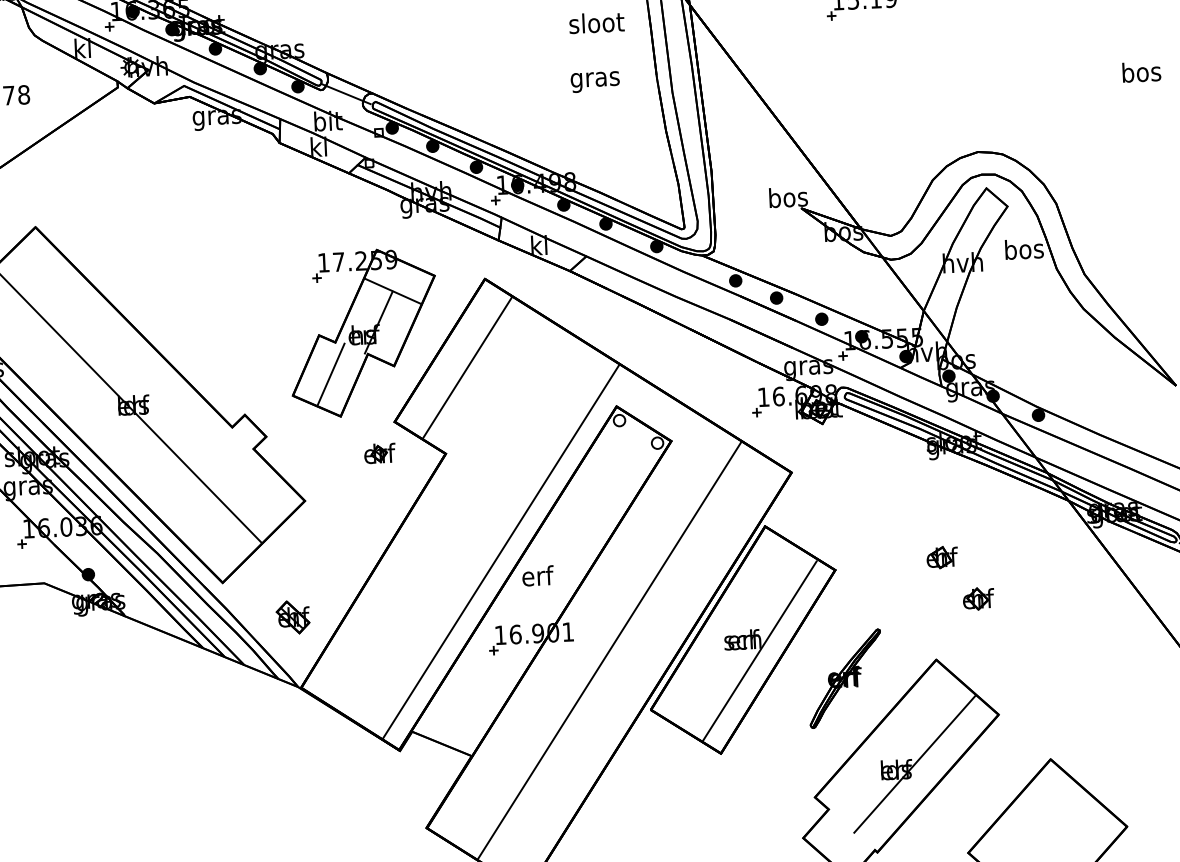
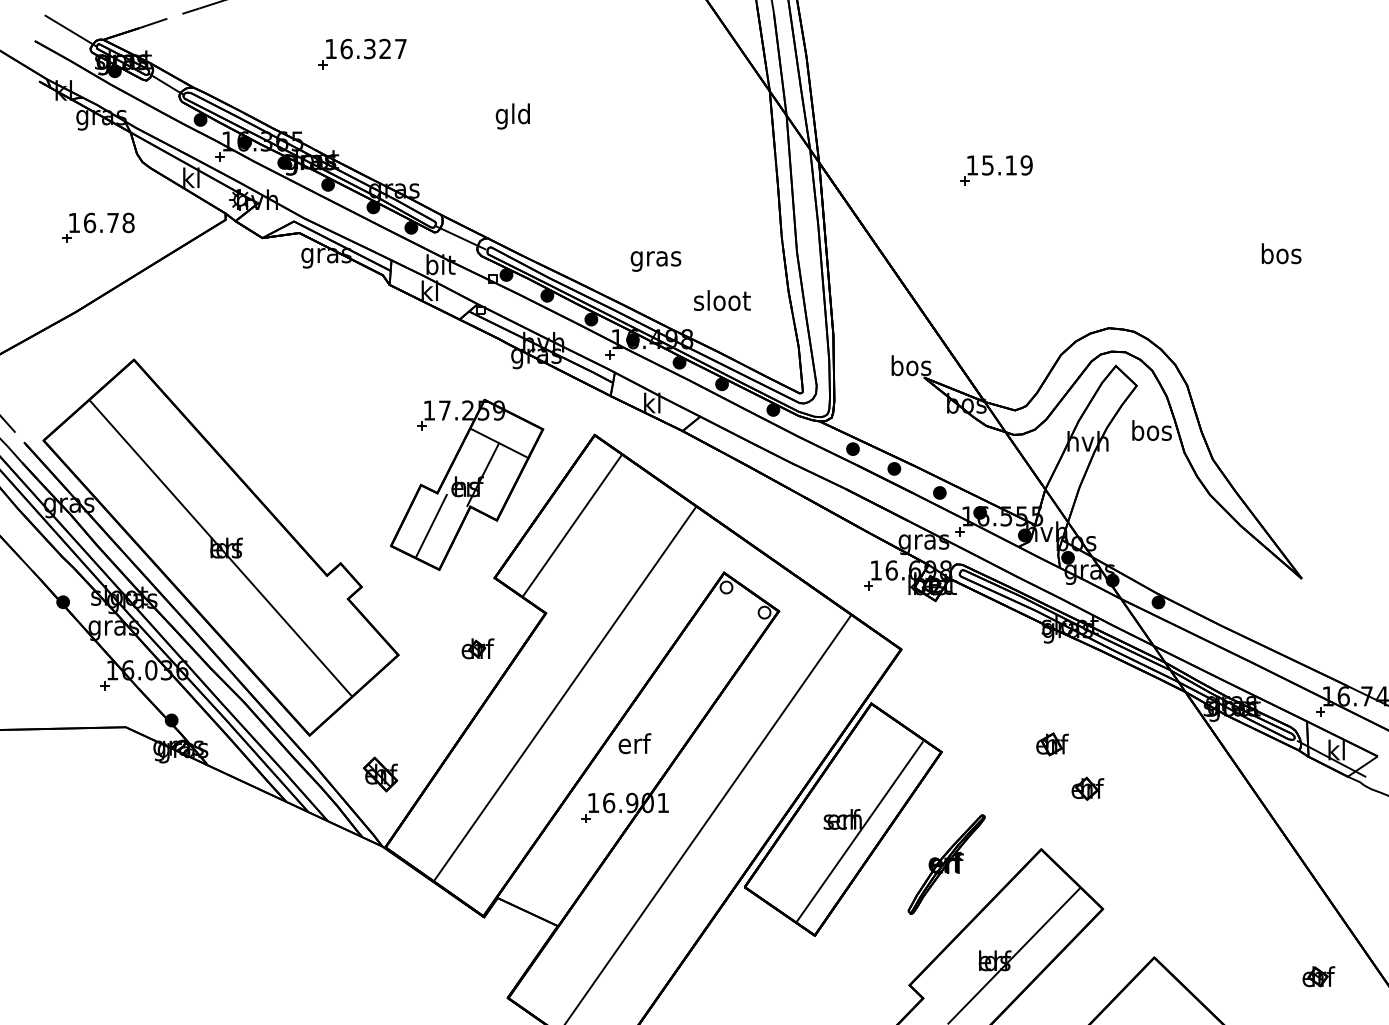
text: (596, 22) -> (722, 300), moved
text: (594, 82) -> (655, 261), moved
part: (379, 453) -> (477, 648), moved
line: (501, 551) -> (565, 693), moved

